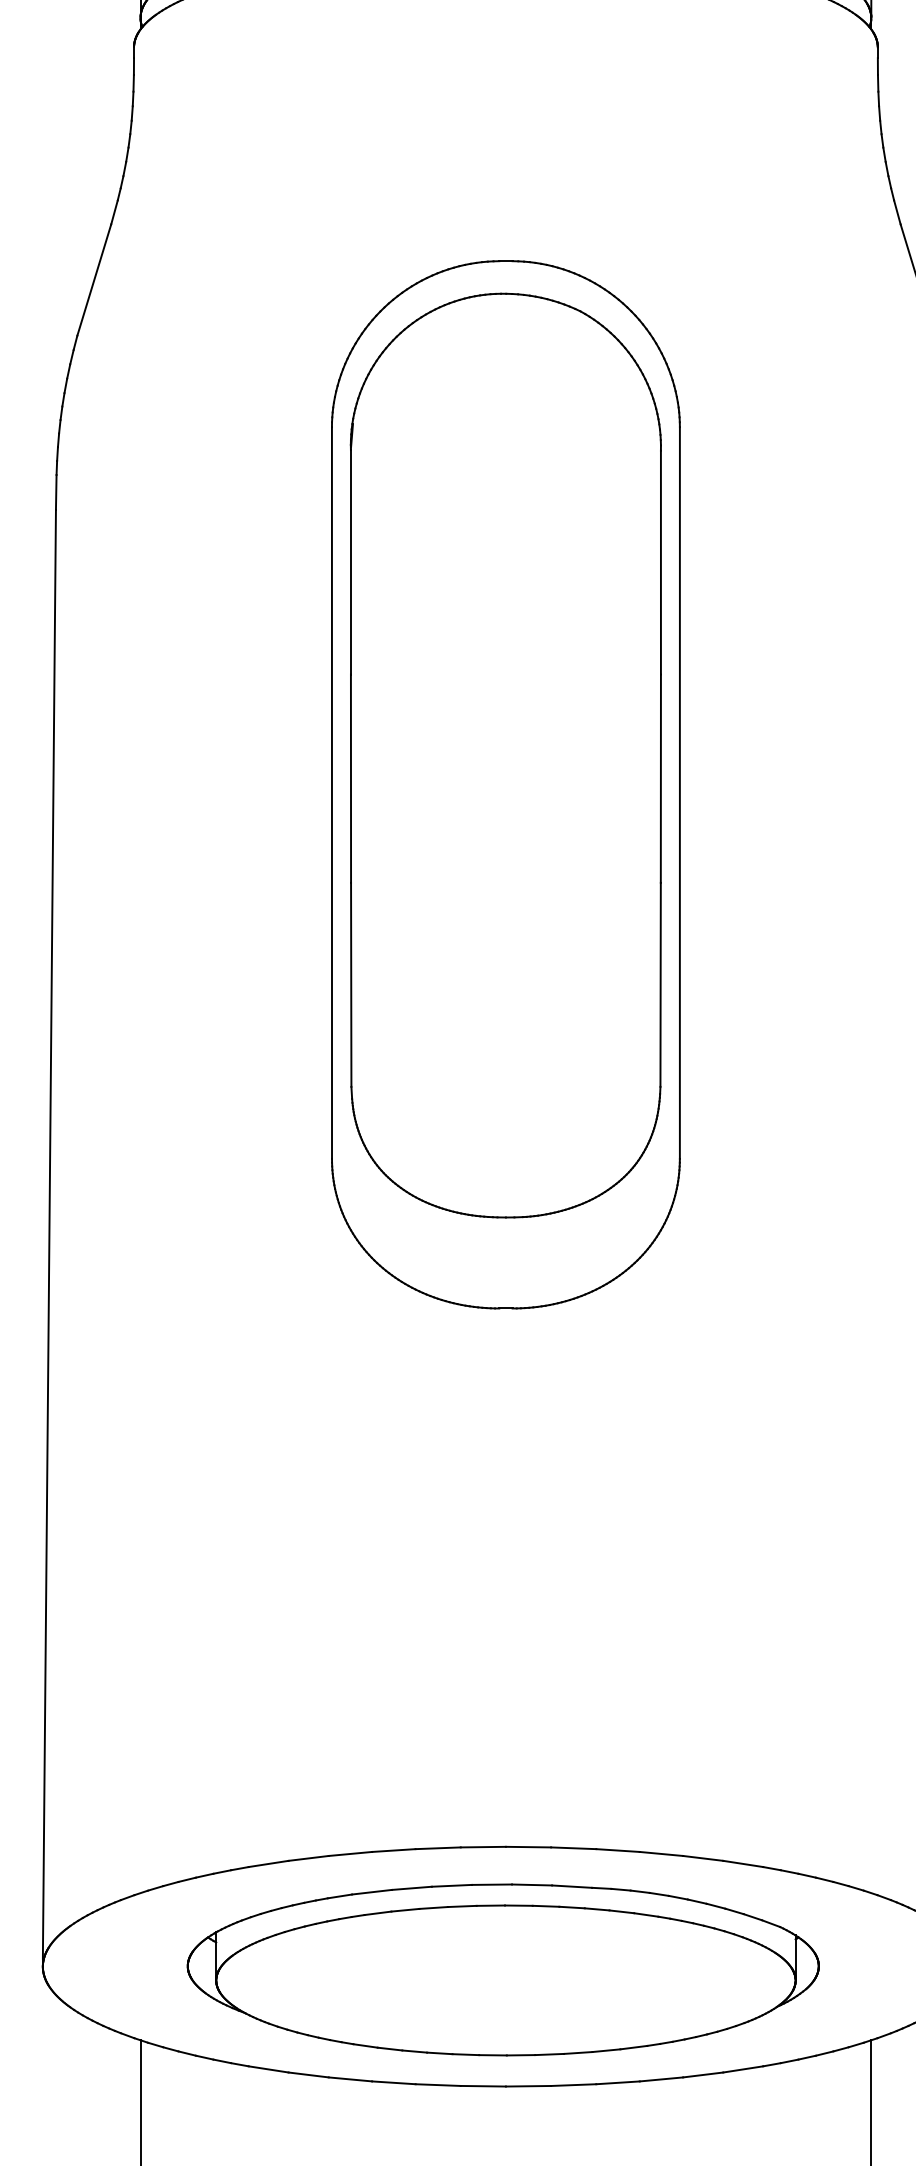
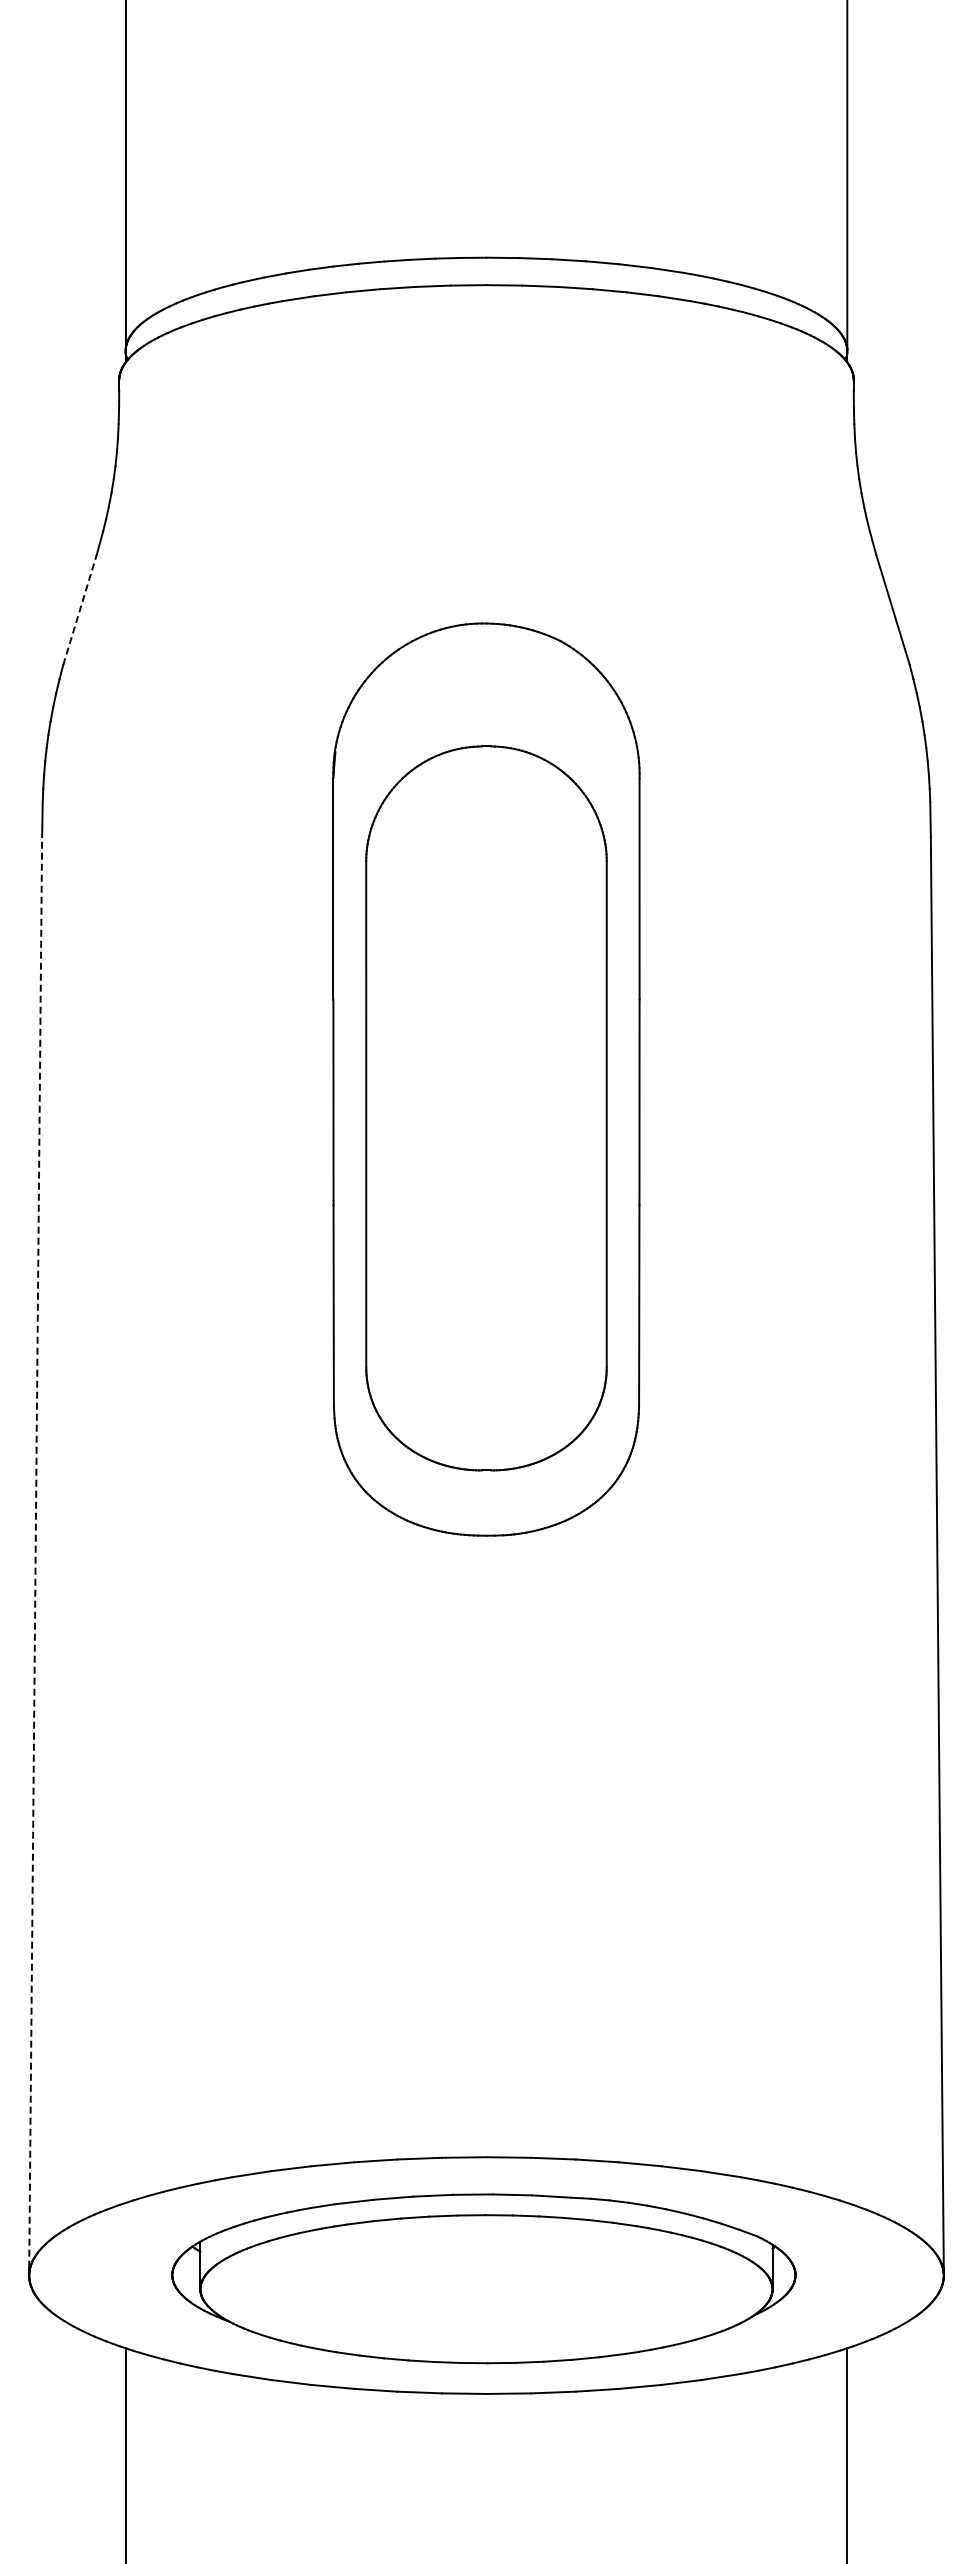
line: (94, 279) -> (80, 609), solid -> dashed
part: (505, 784) -> (486, 1108), size x0.7
line: (49, 1233) -> (35, 1551), solid -> dashed

